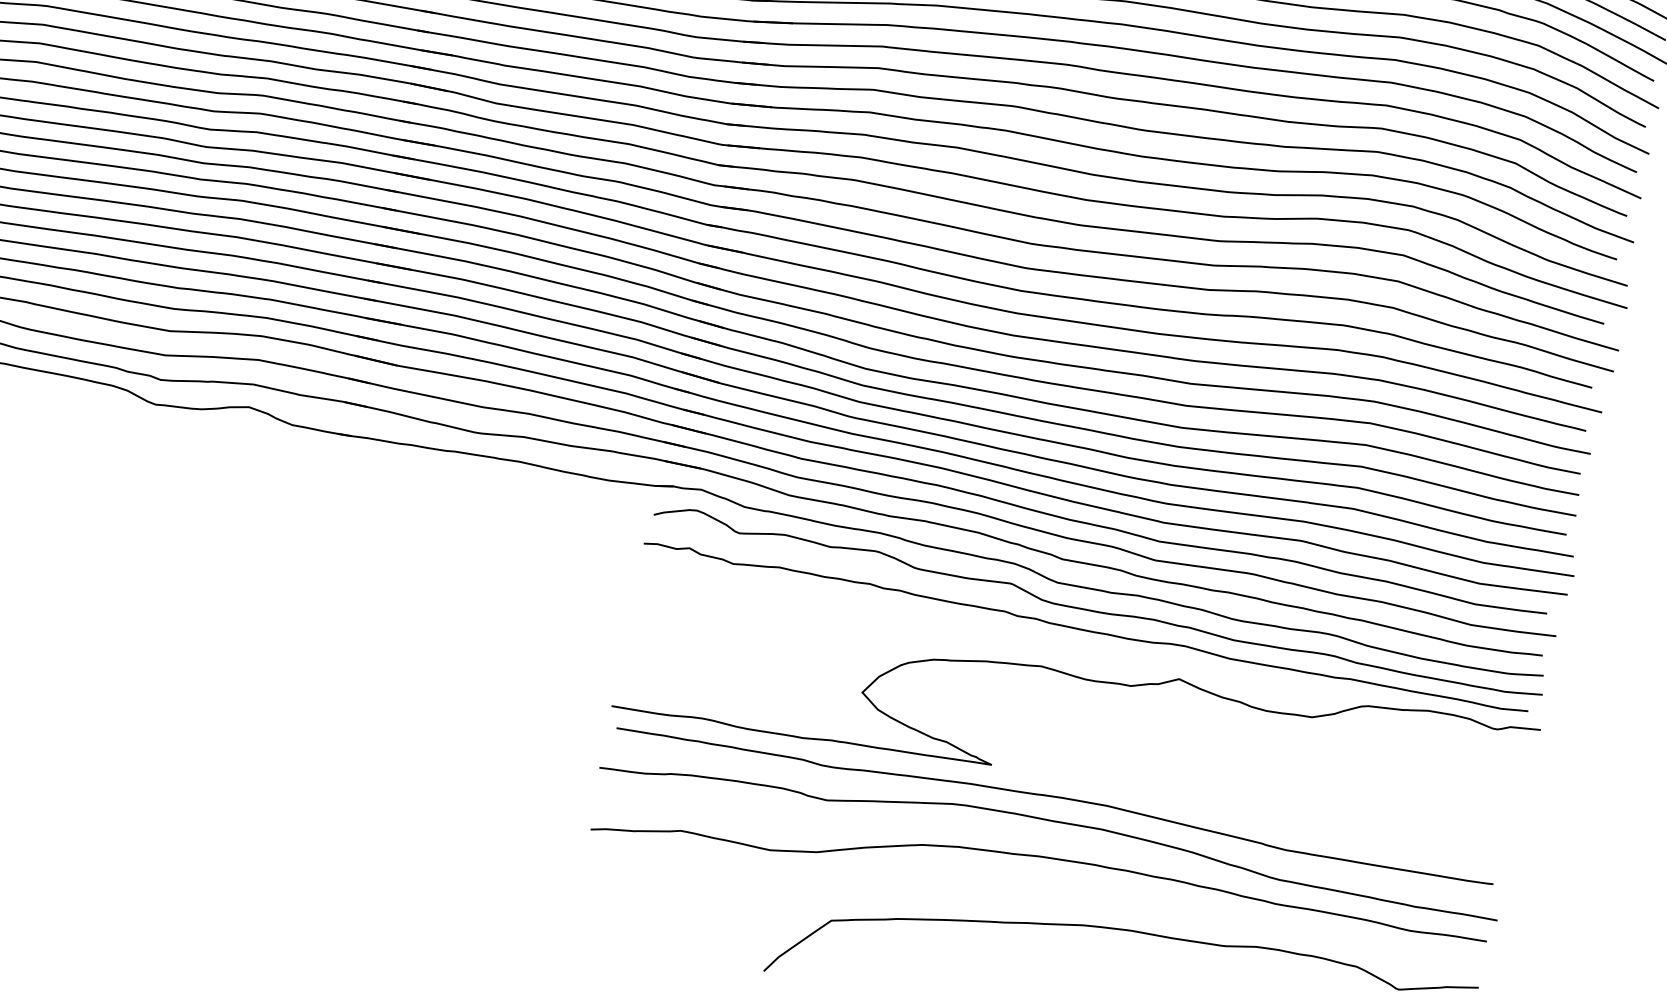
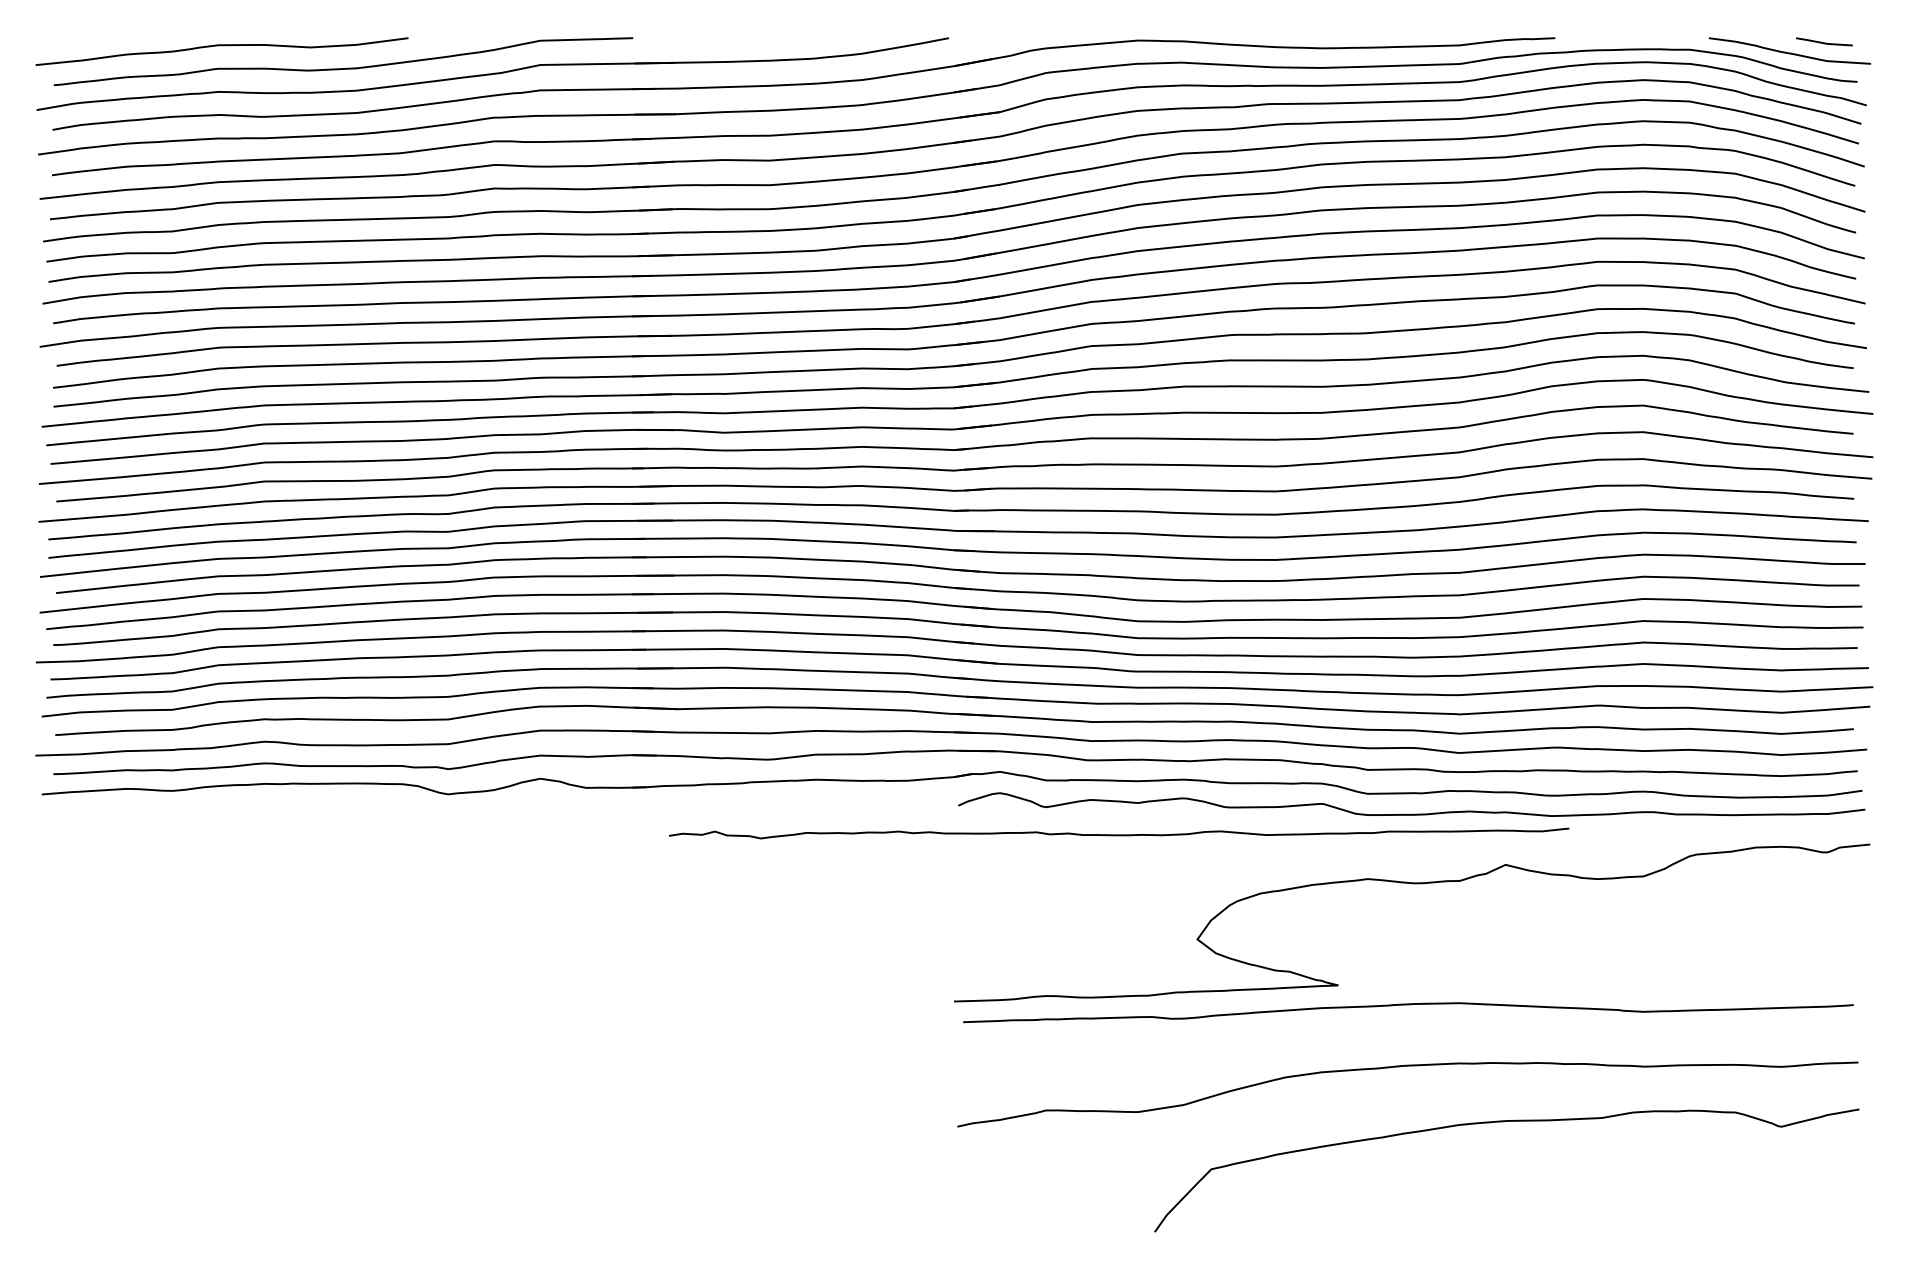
curve: (1085, 629) -> (1119, 834), moved
curve: (1052, 821) -> (1409, 1029), removed

